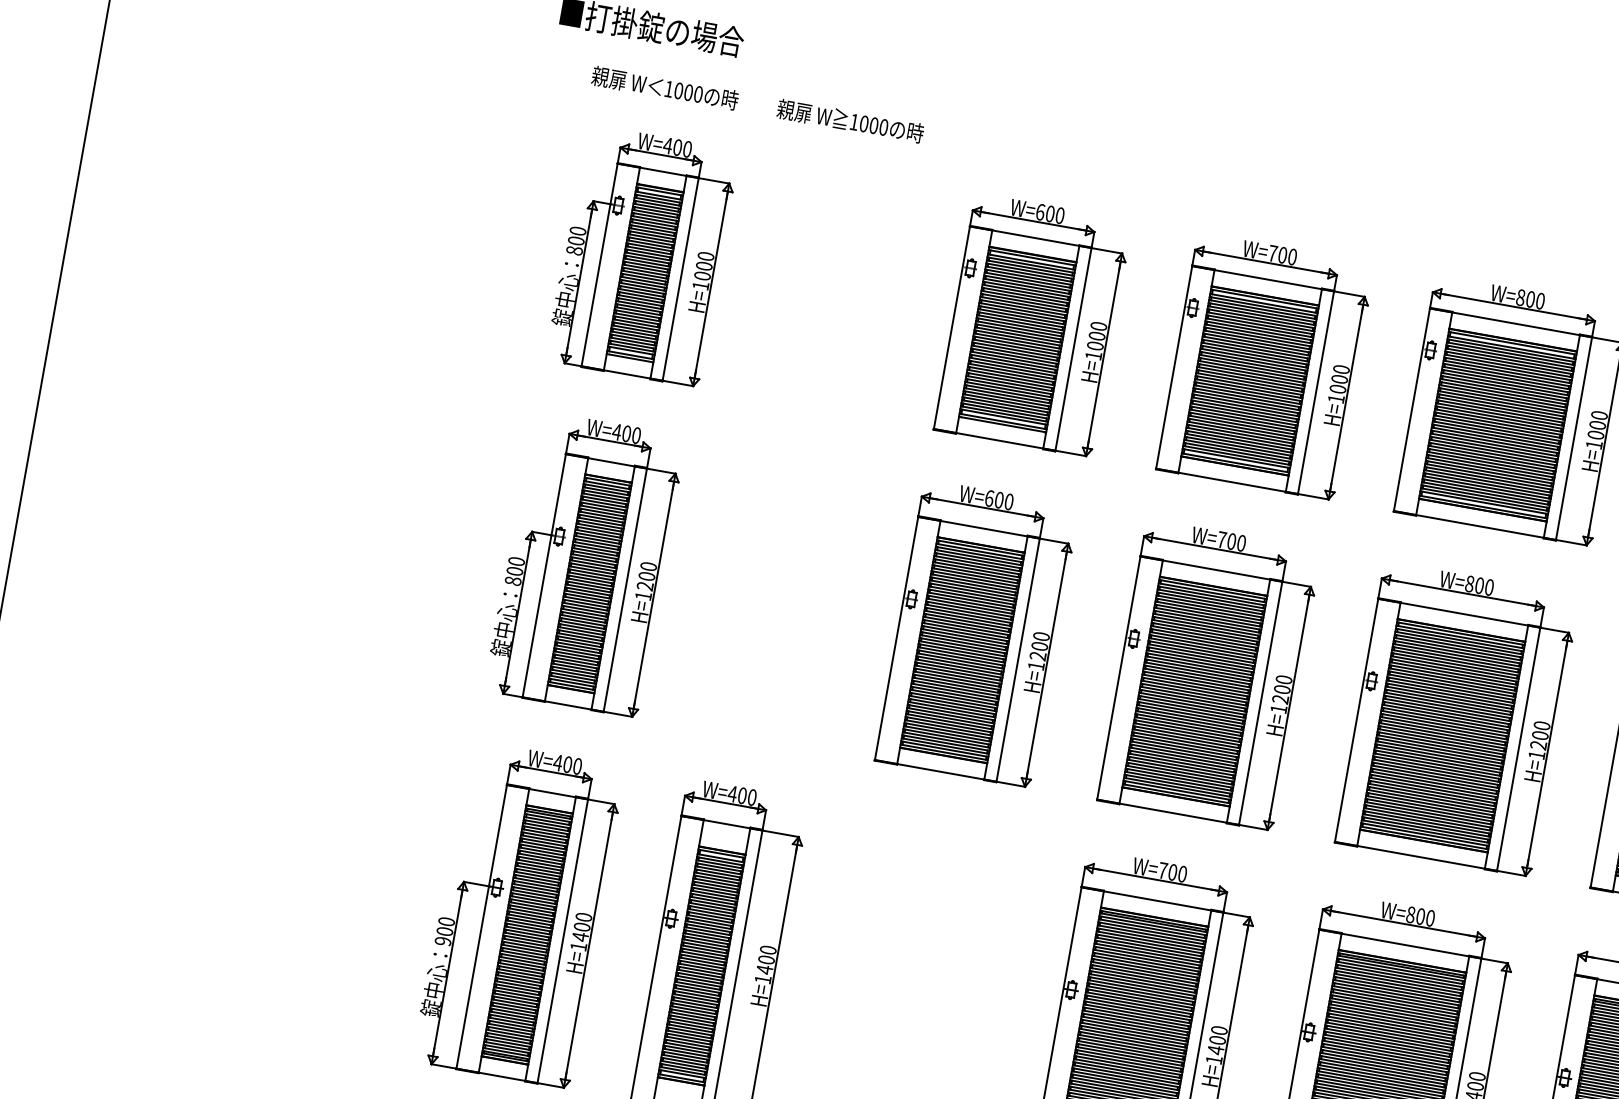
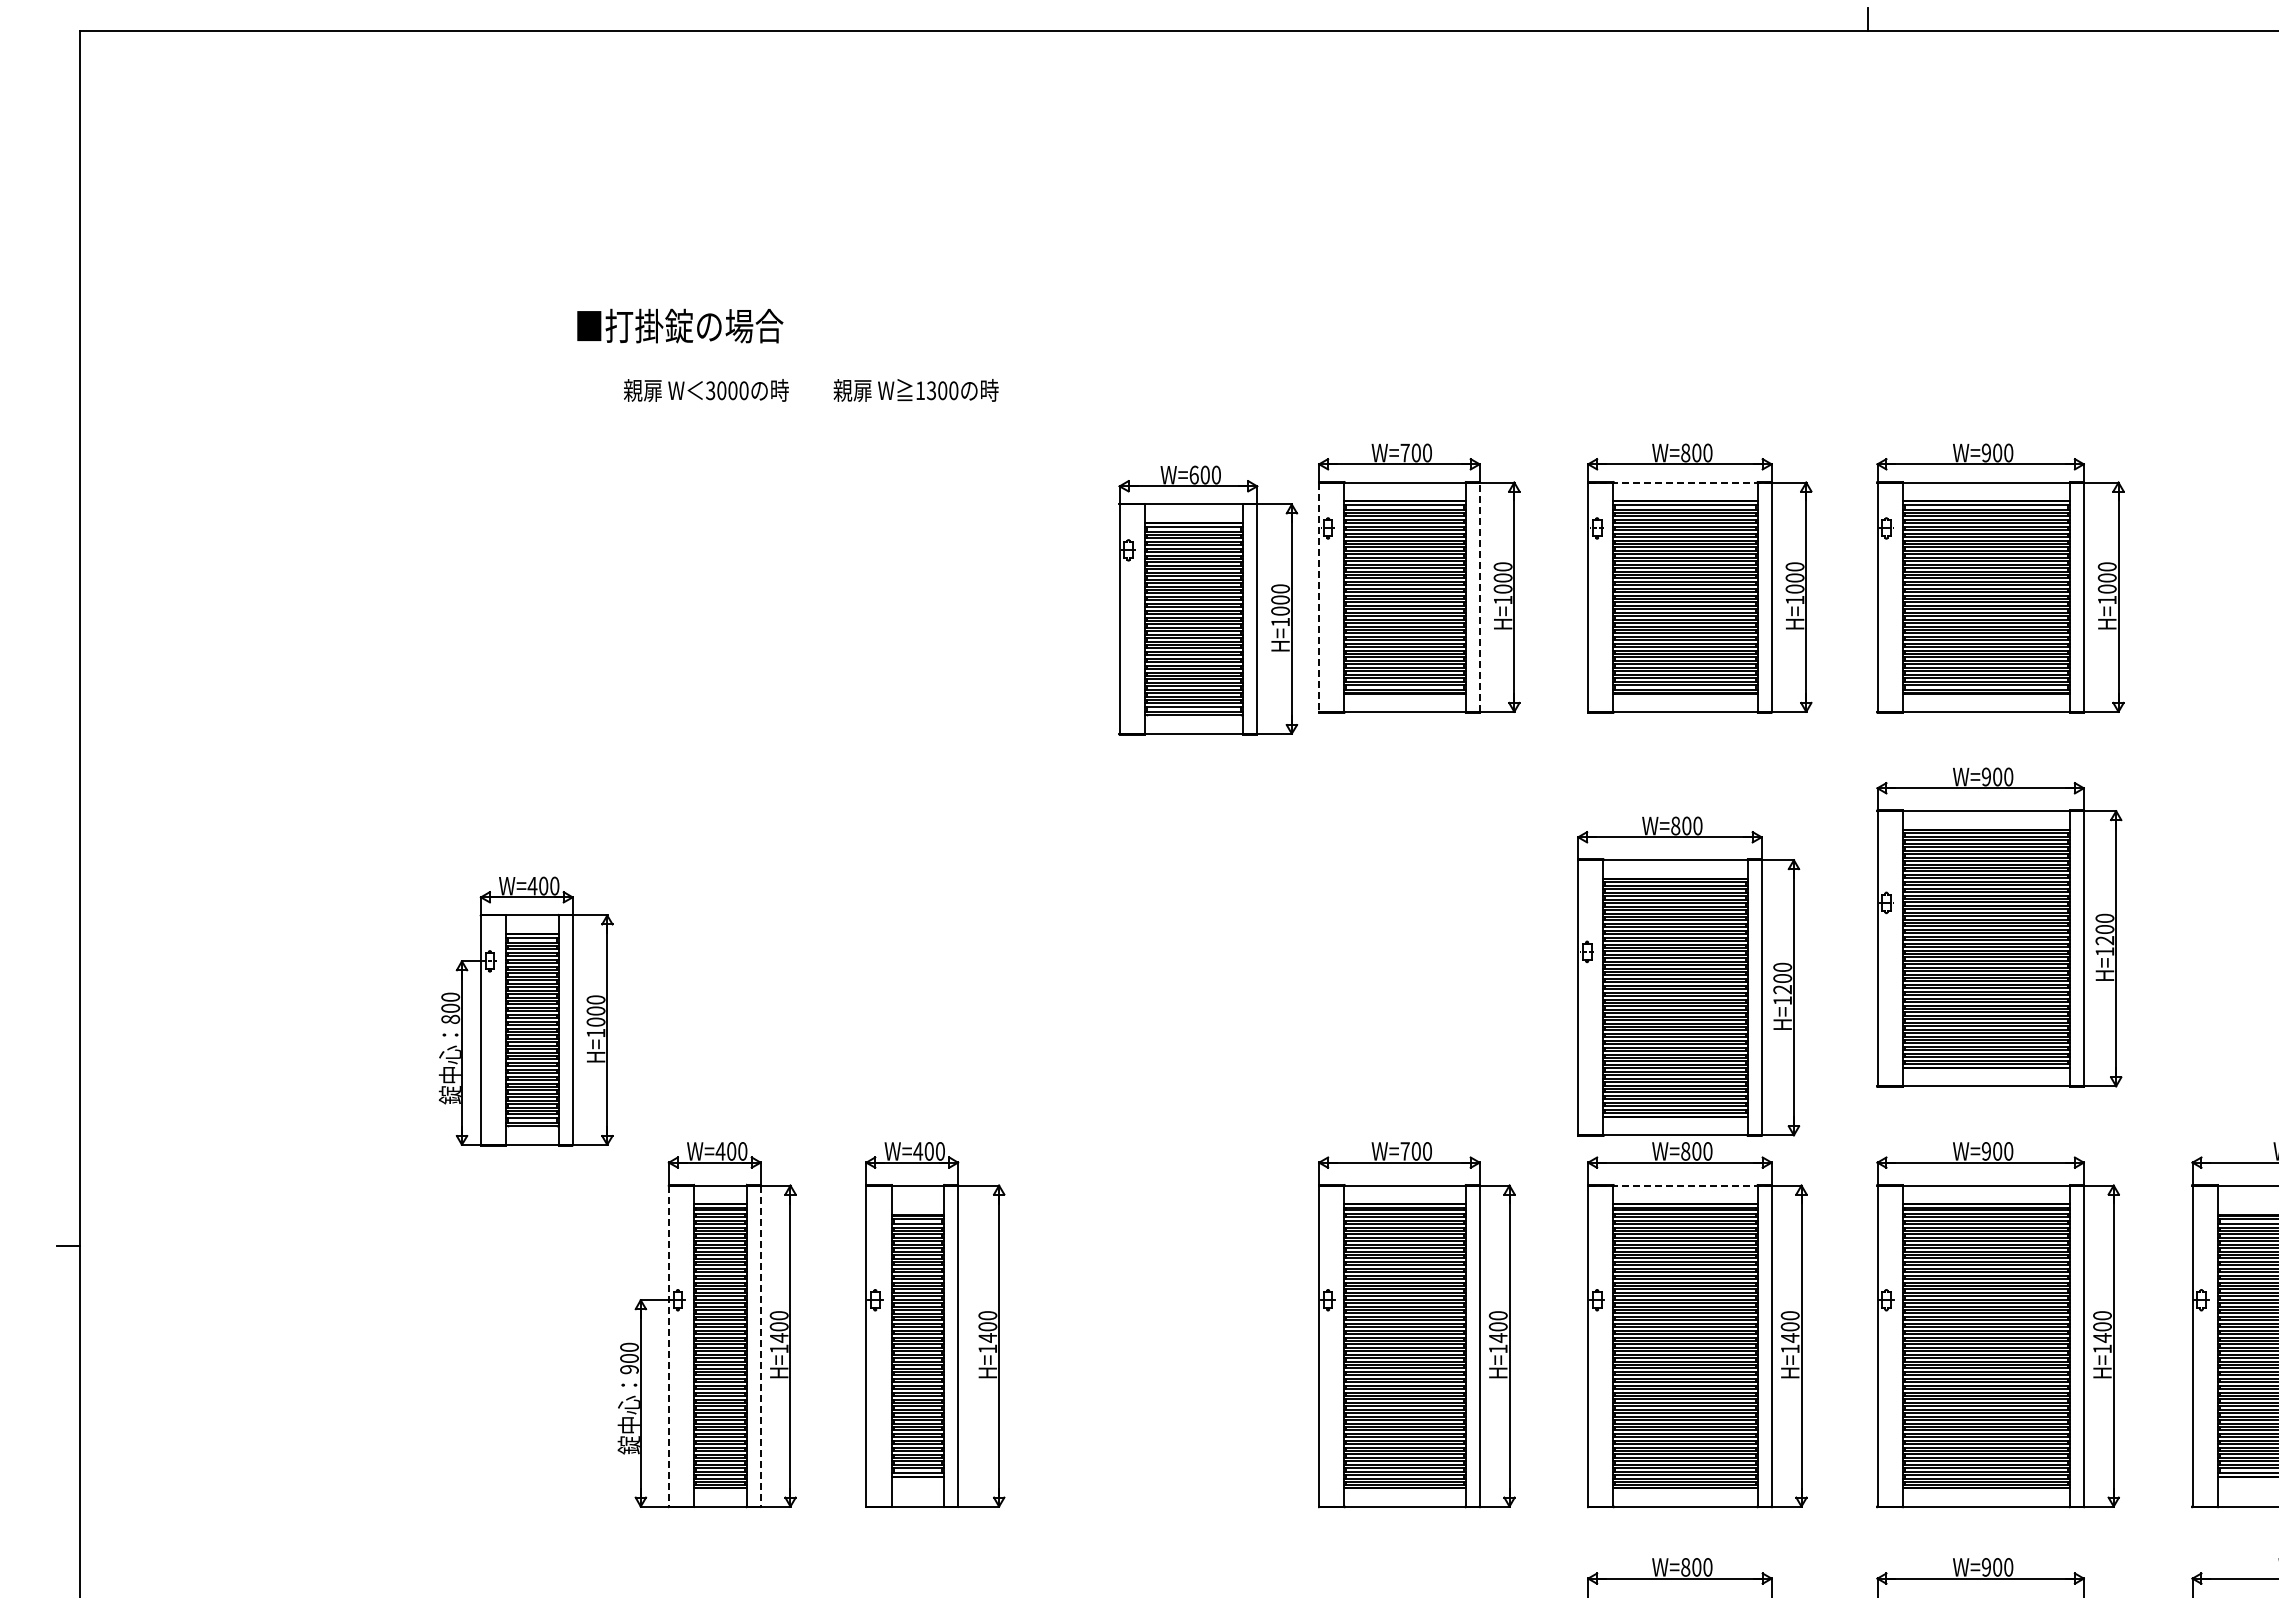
text: (668, 88) -> (710, 390), 1000 -> 3000
text: (864, 123) -> (931, 390), 1000 -> 1300
part: (641, 255) -> (525, 1011), moved
line: (1510, 322) -> (1679, 482), solid -> dashed
part: (1033, 325) -> (1208, 600), moved
line: (1174, 367) -> (1319, 597), solid -> dashed
line: (1315, 392) -> (1479, 597), solid -> dashed
part: (585, 563) -> (711, 927), removed
part: (976, 633) -> (1154, 927), removed
part: (1209, 674) -> (1418, 927), removed
part: (1457, 719) -> (1688, 976), moved
line: (481, 927) -> (668, 1346), solid -> dashed
line: (562, 941) -> (760, 1346), solid -> dashed
line: (1400, 944) -> (1679, 1185), solid -> dashed

